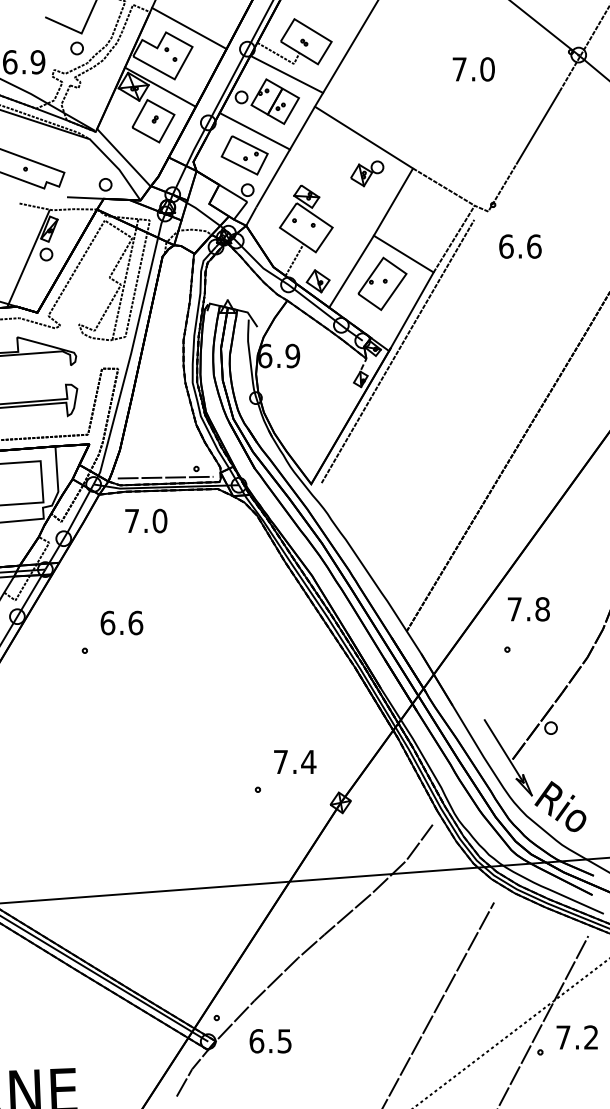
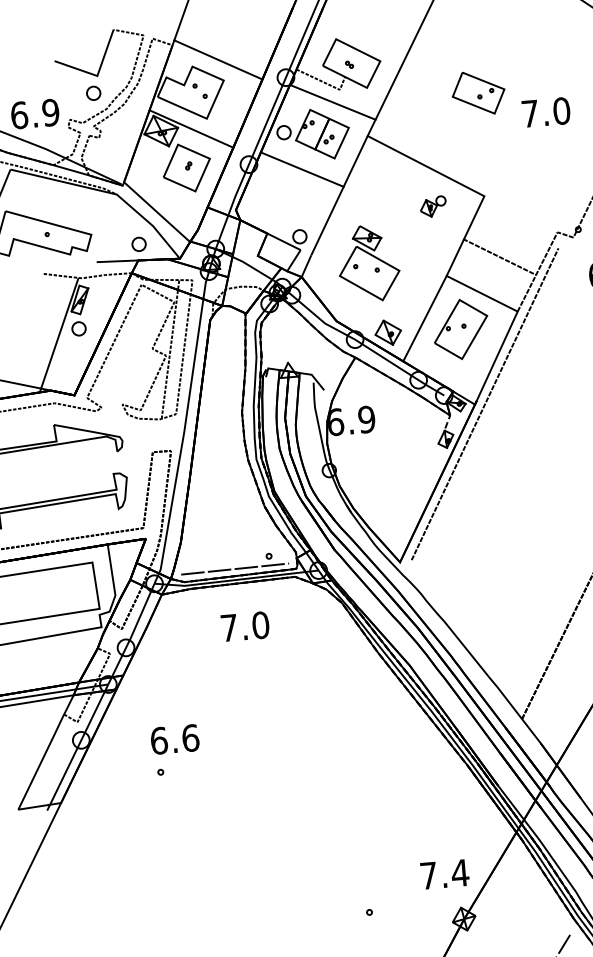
text: (473, 69) -> (545, 112), moved
part: (244, 155) -> (478, 93), moved
part: (367, 173) -> (433, 206), size x0.7
line: (443, 186) -> (499, 256), moved
line: (294, 259) -> (359, 310), removed
text: (146, 520) -> (245, 626), moved
text: (121, 622) -> (174, 738), moved
text: (295, 761) -> (445, 873), moved

